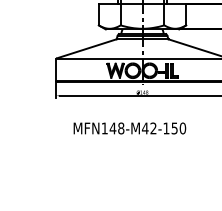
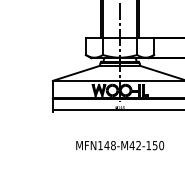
text: (130, 128) -> (120, 145), moved

